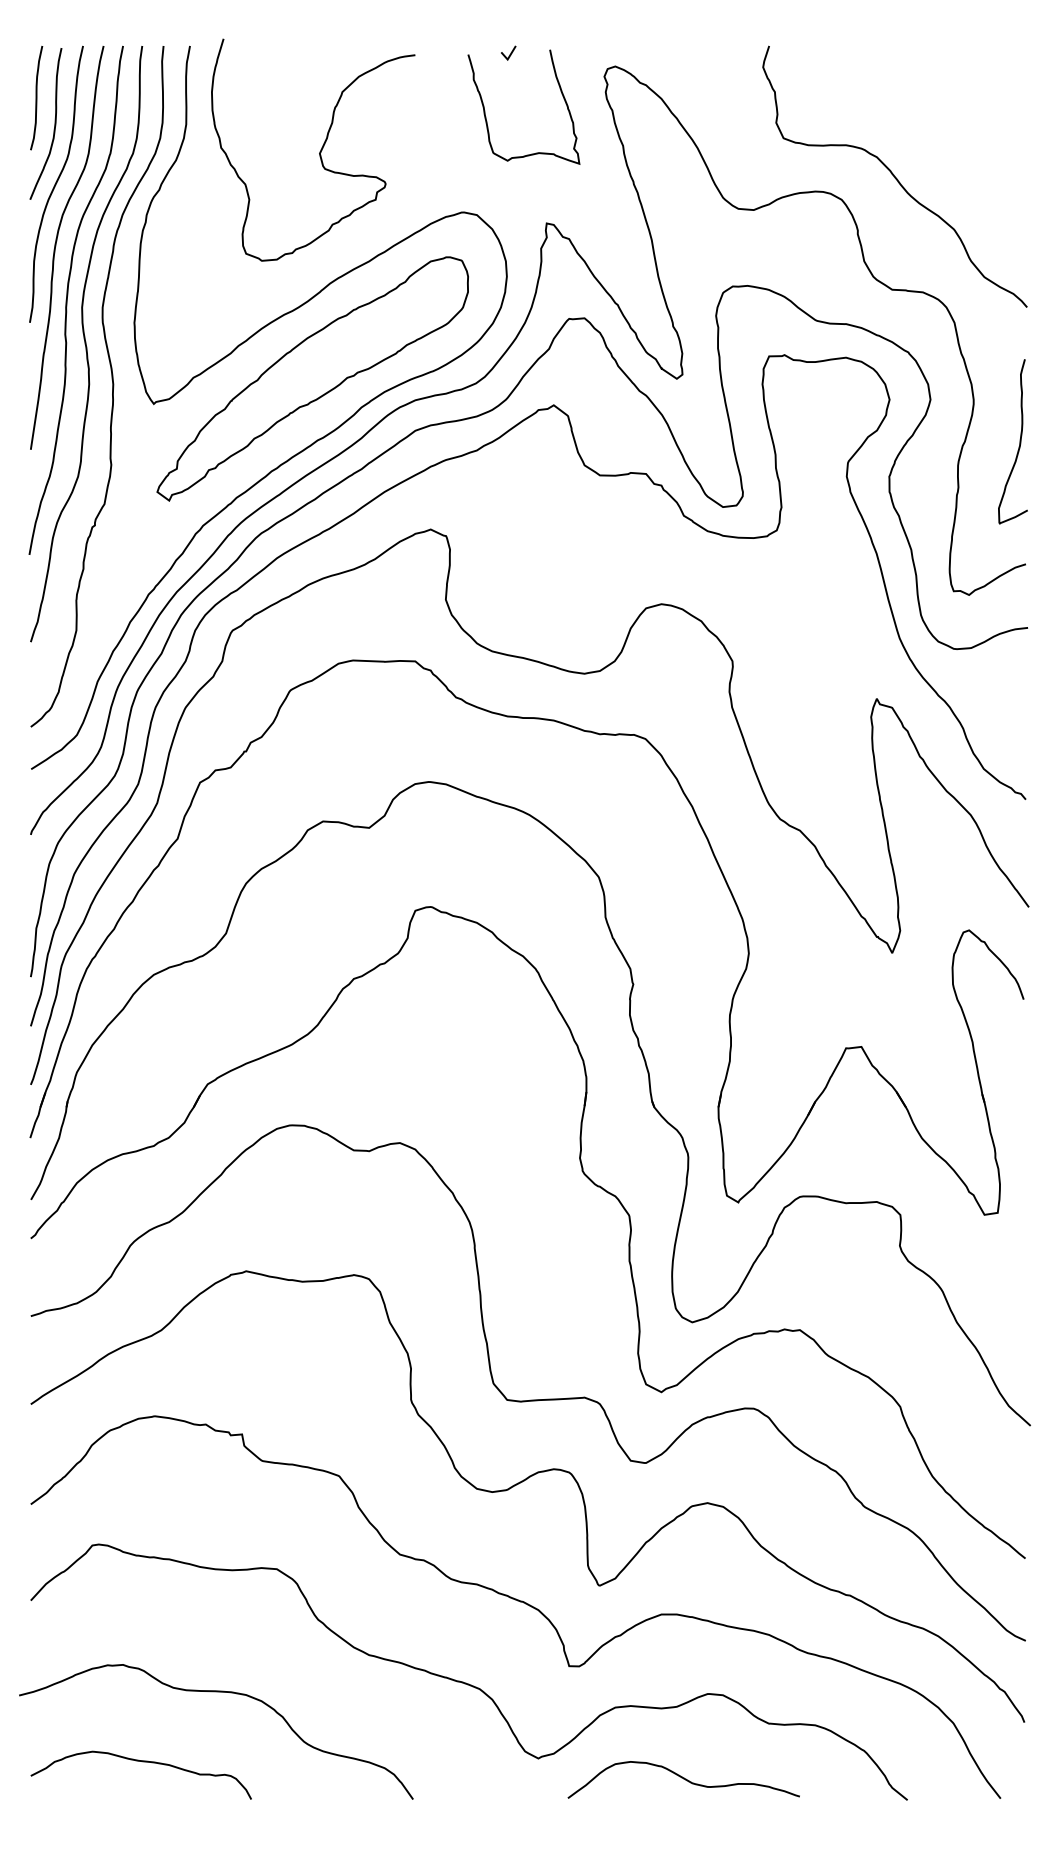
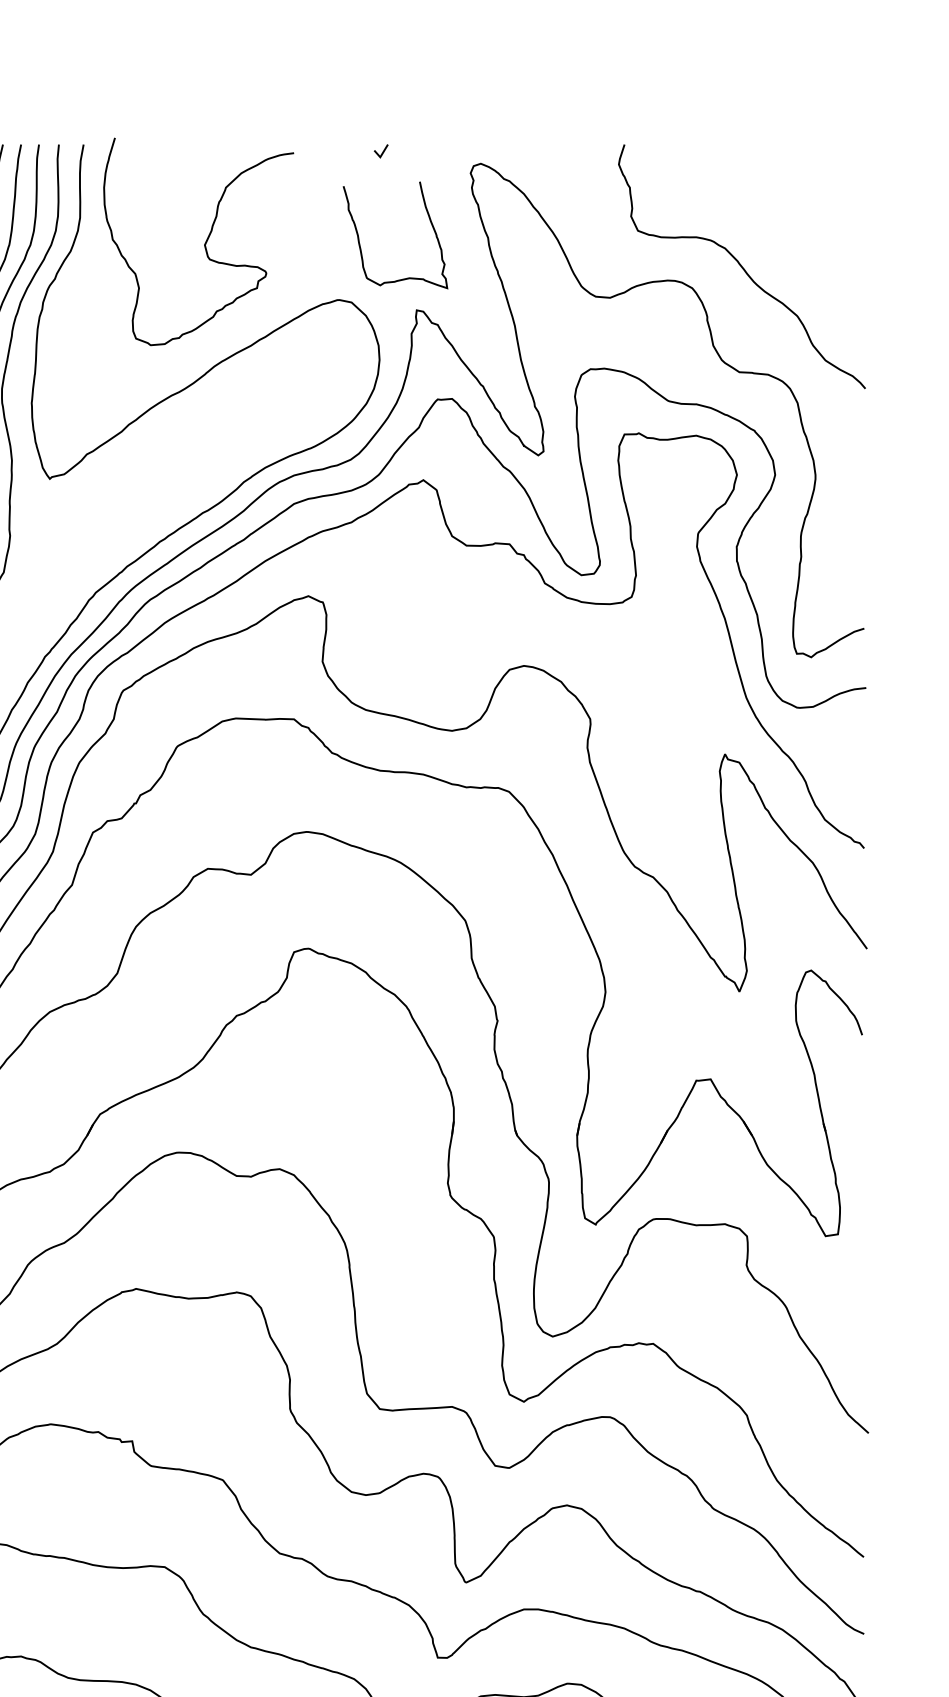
curve: (485, 110) -> (359, 238), moved
part: (312, 378) -> (198, 455), removed
curve: (1019, 441) -> (858, 513), removed

